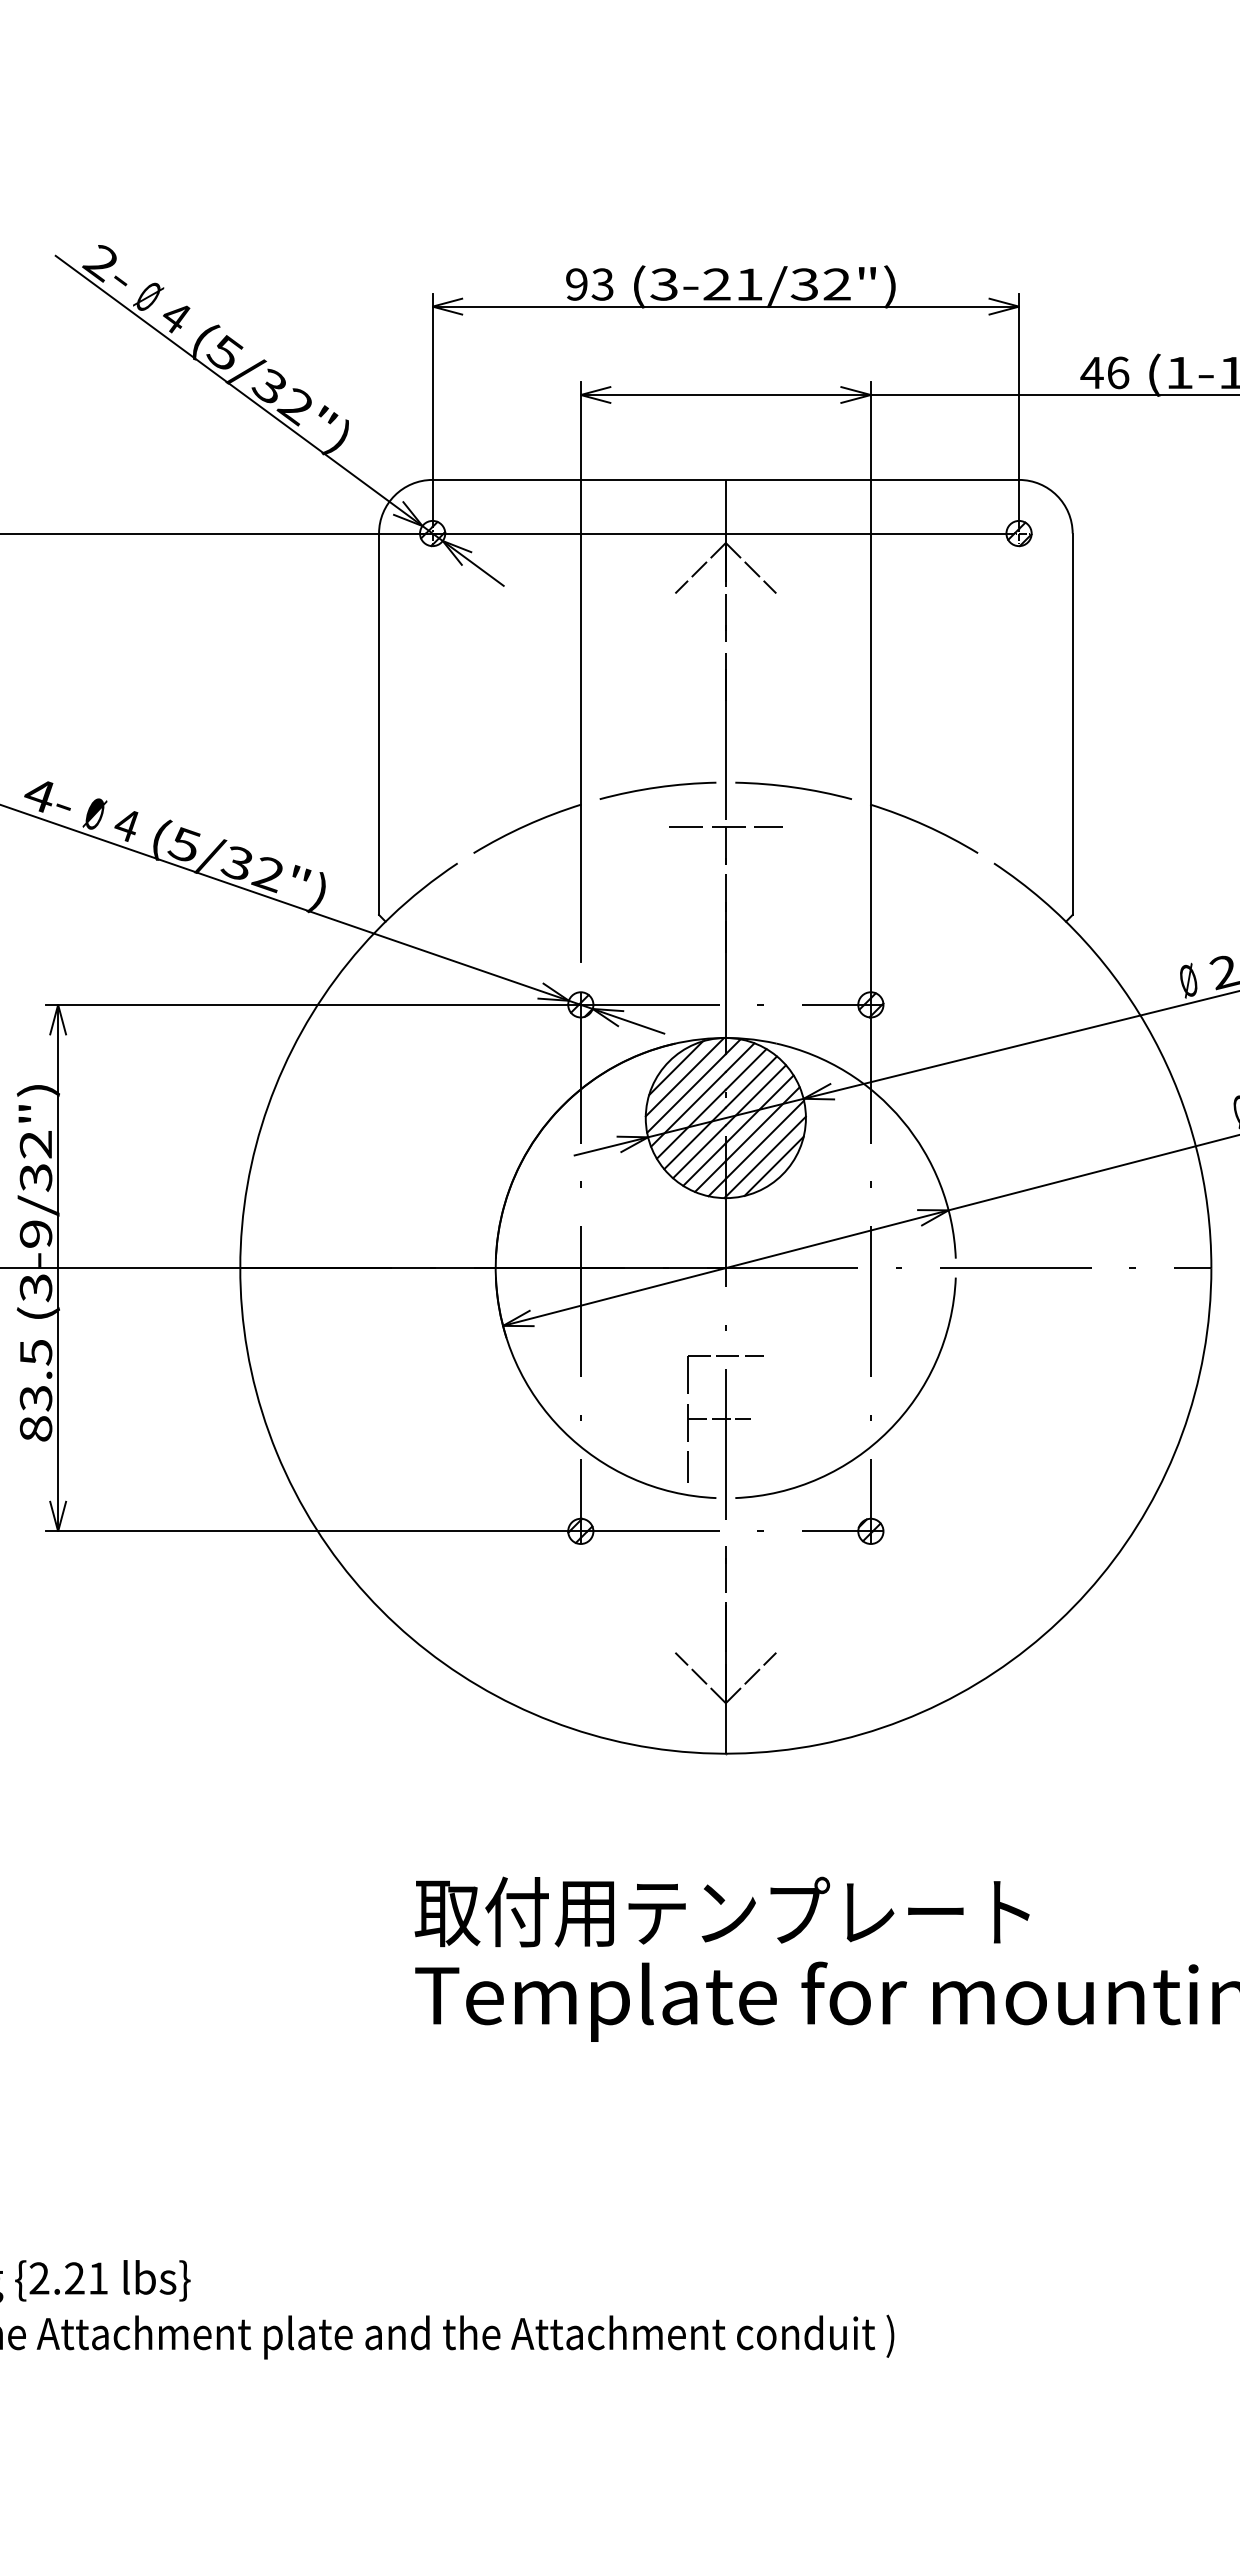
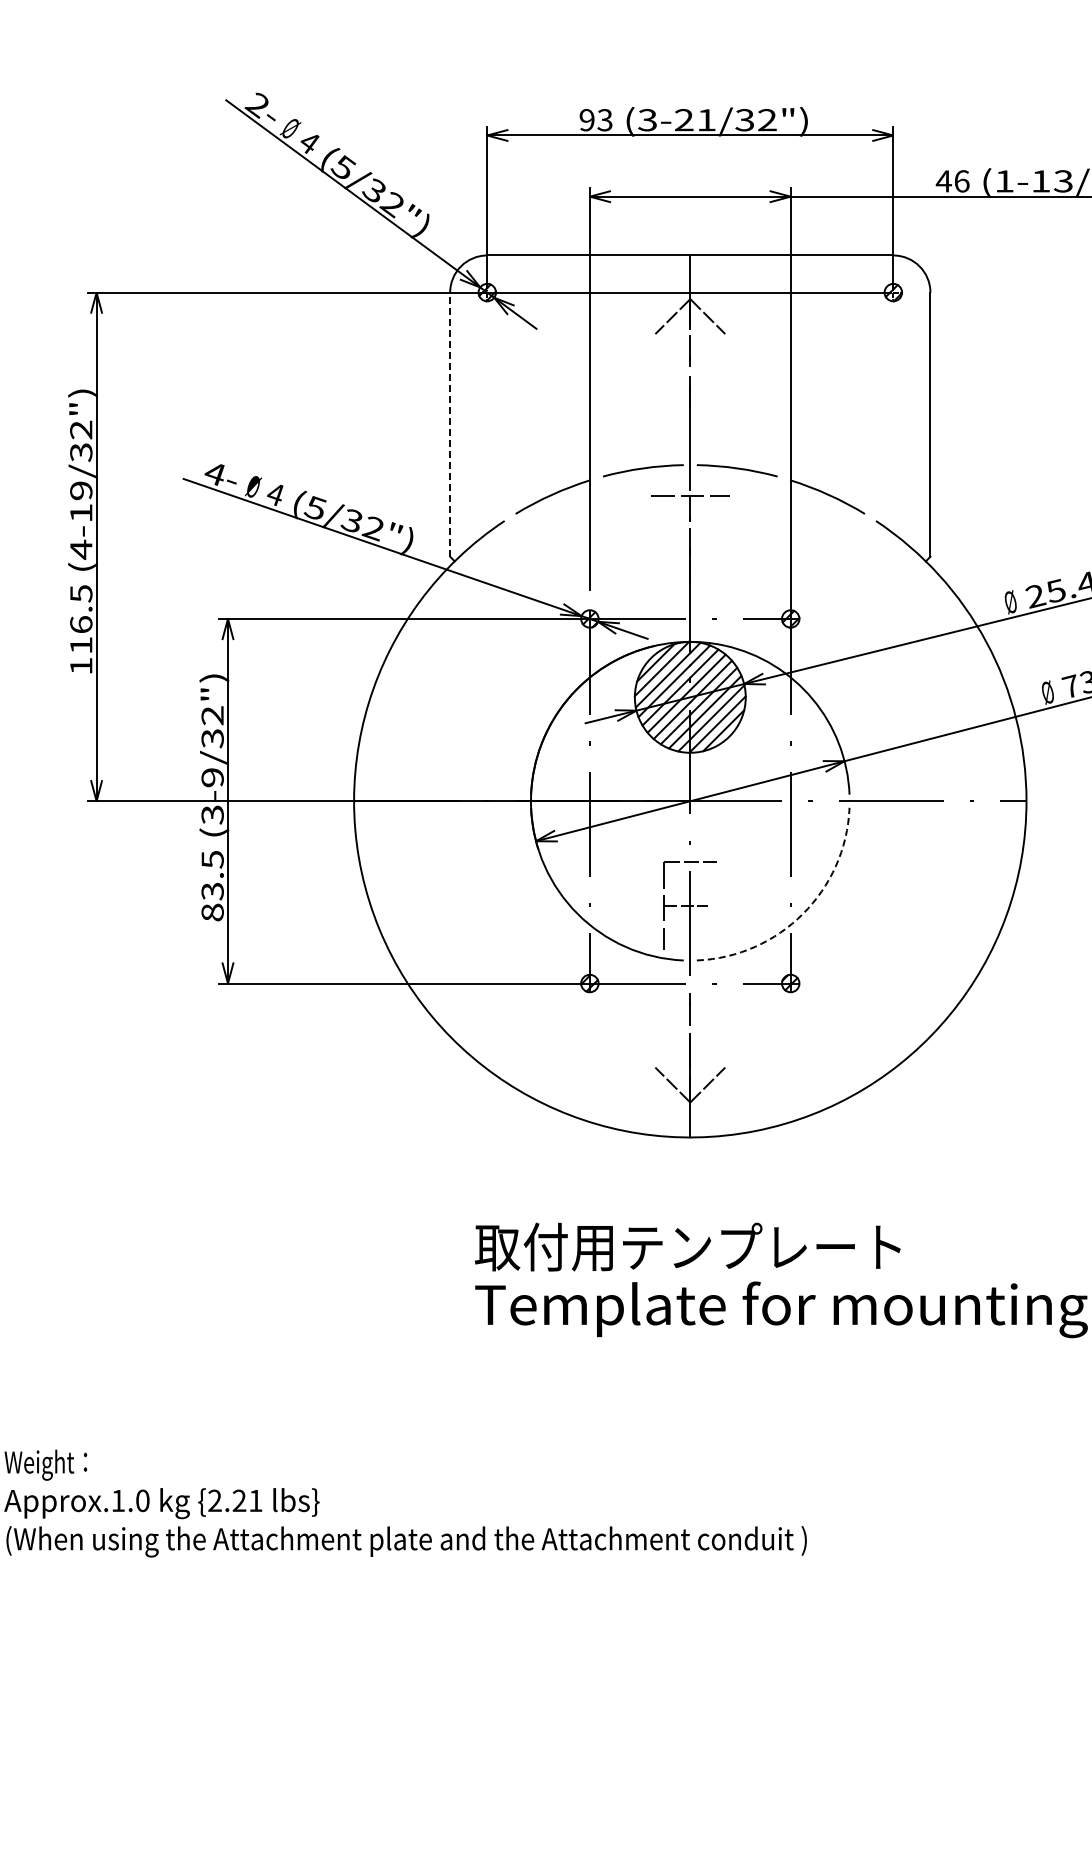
line: (379, 724) -> (450, 424), solid -> dashed
arc: (889, 1430) -> (803, 913), solid -> dashed

